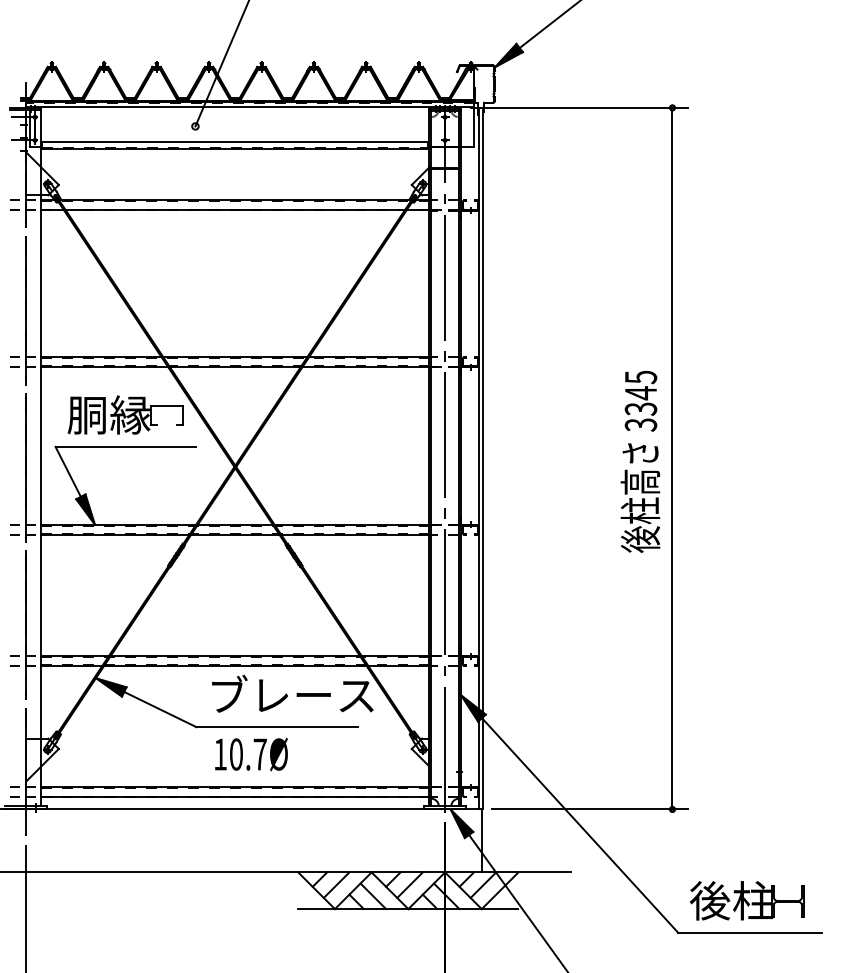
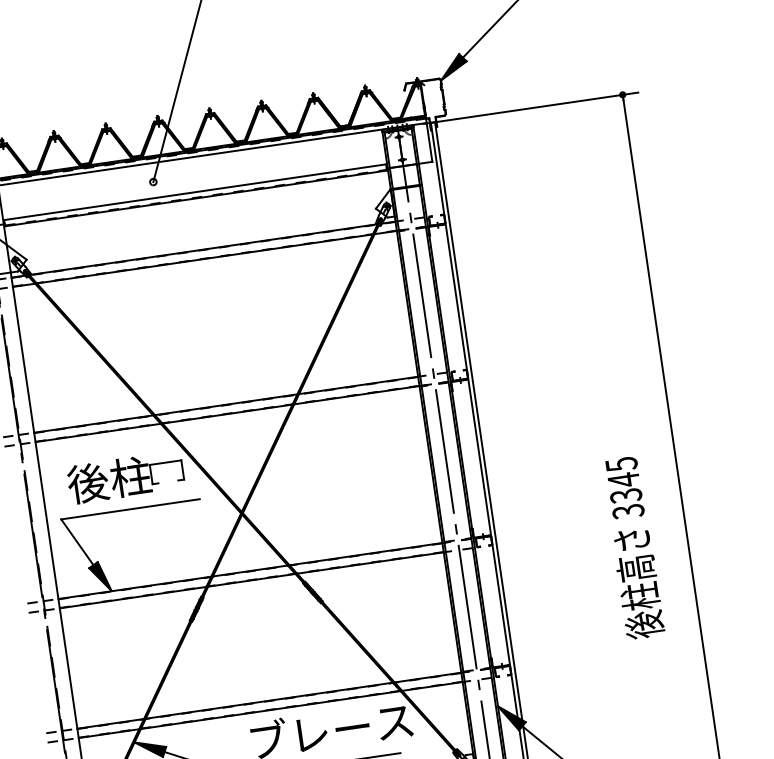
text: (108, 414) -> (108, 479), 胴縁 -> 後柱
text: (640, 461) -> (633, 547), moved

